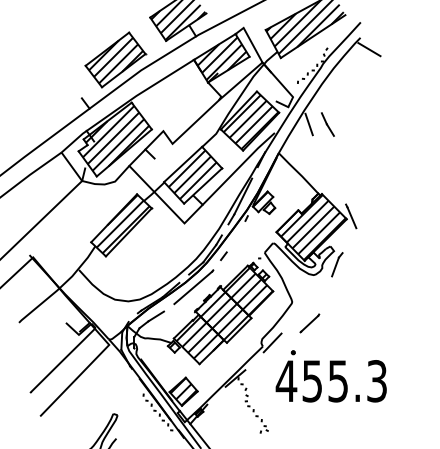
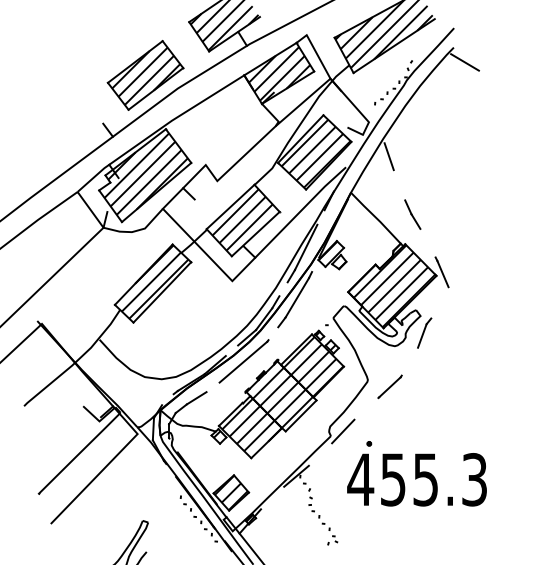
line: (327, 124) -> (412, 214), moved
line: (235, 236) -> (296, 297), added
line: (309, 323) -> (389, 386), moved

